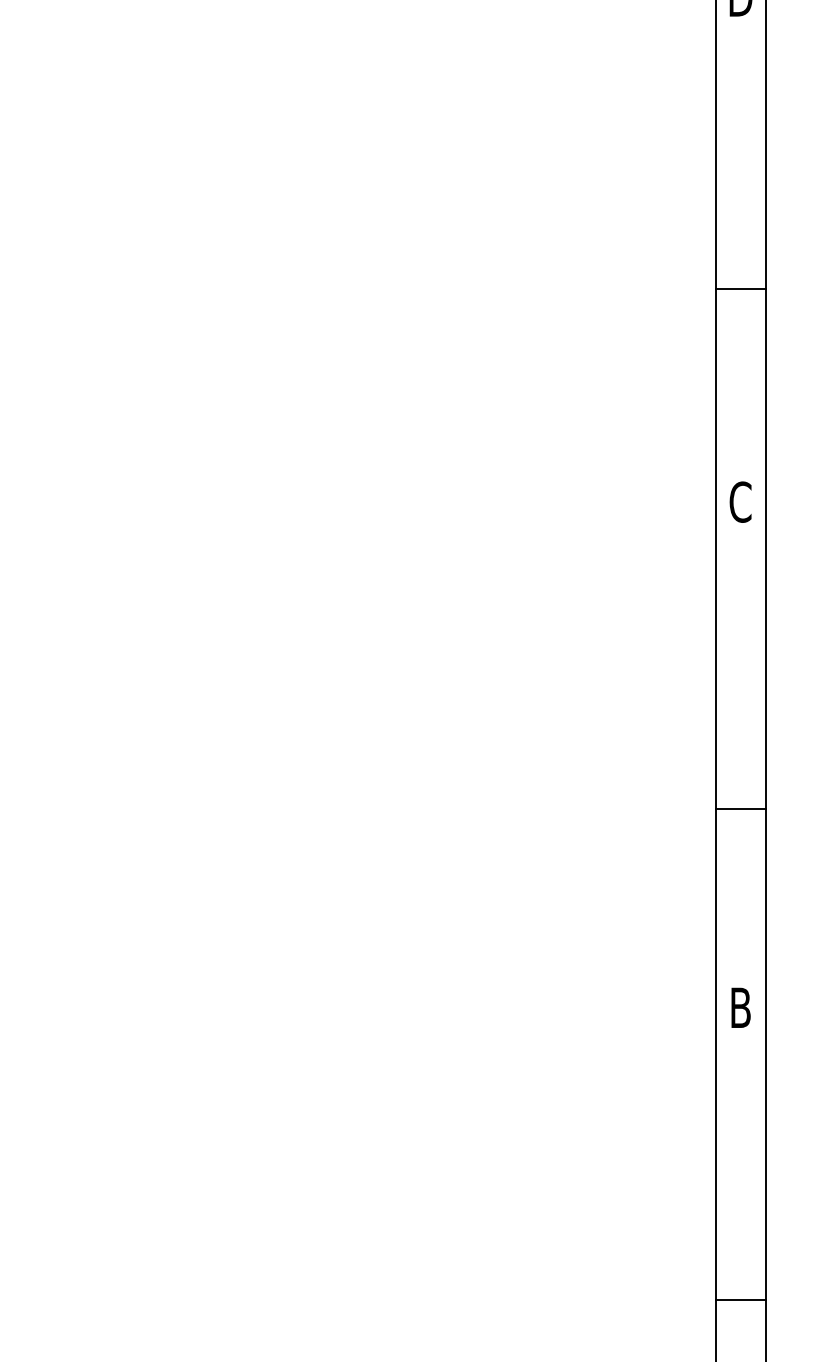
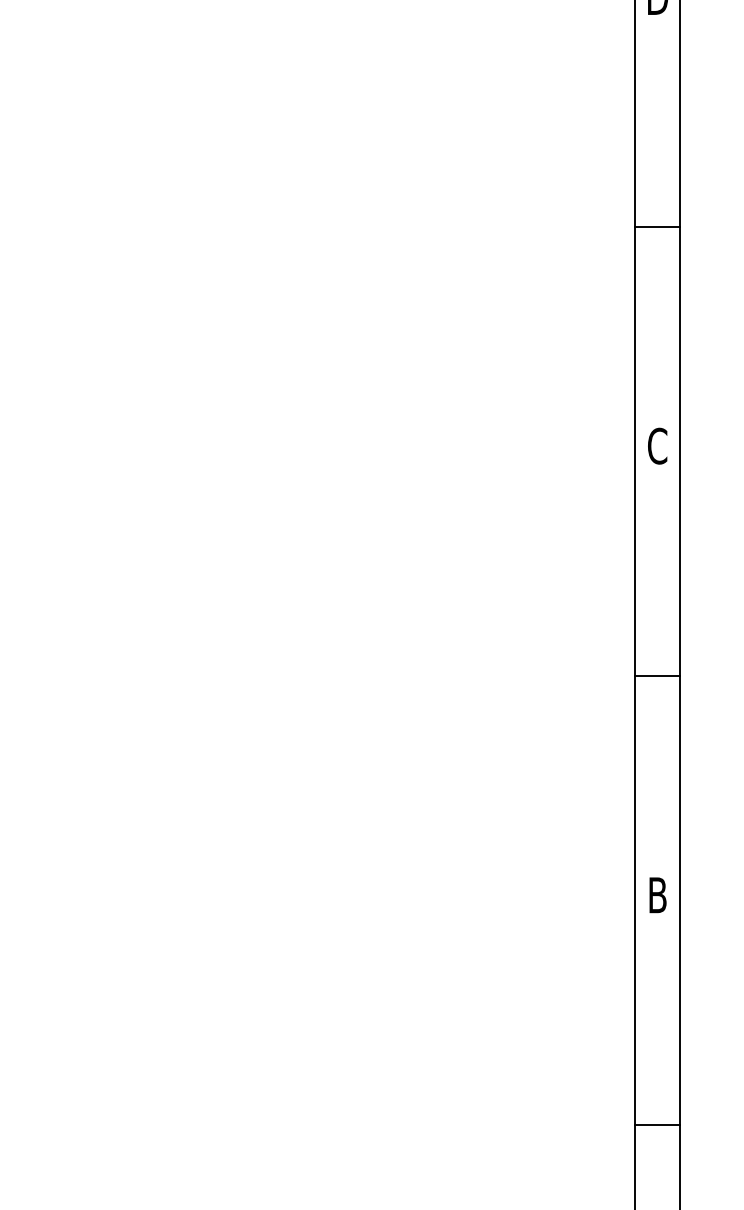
line: (740, 289) -> (657, 227), moved
line: (740, 808) -> (657, 675), moved
line: (740, 1299) -> (657, 1124), moved

